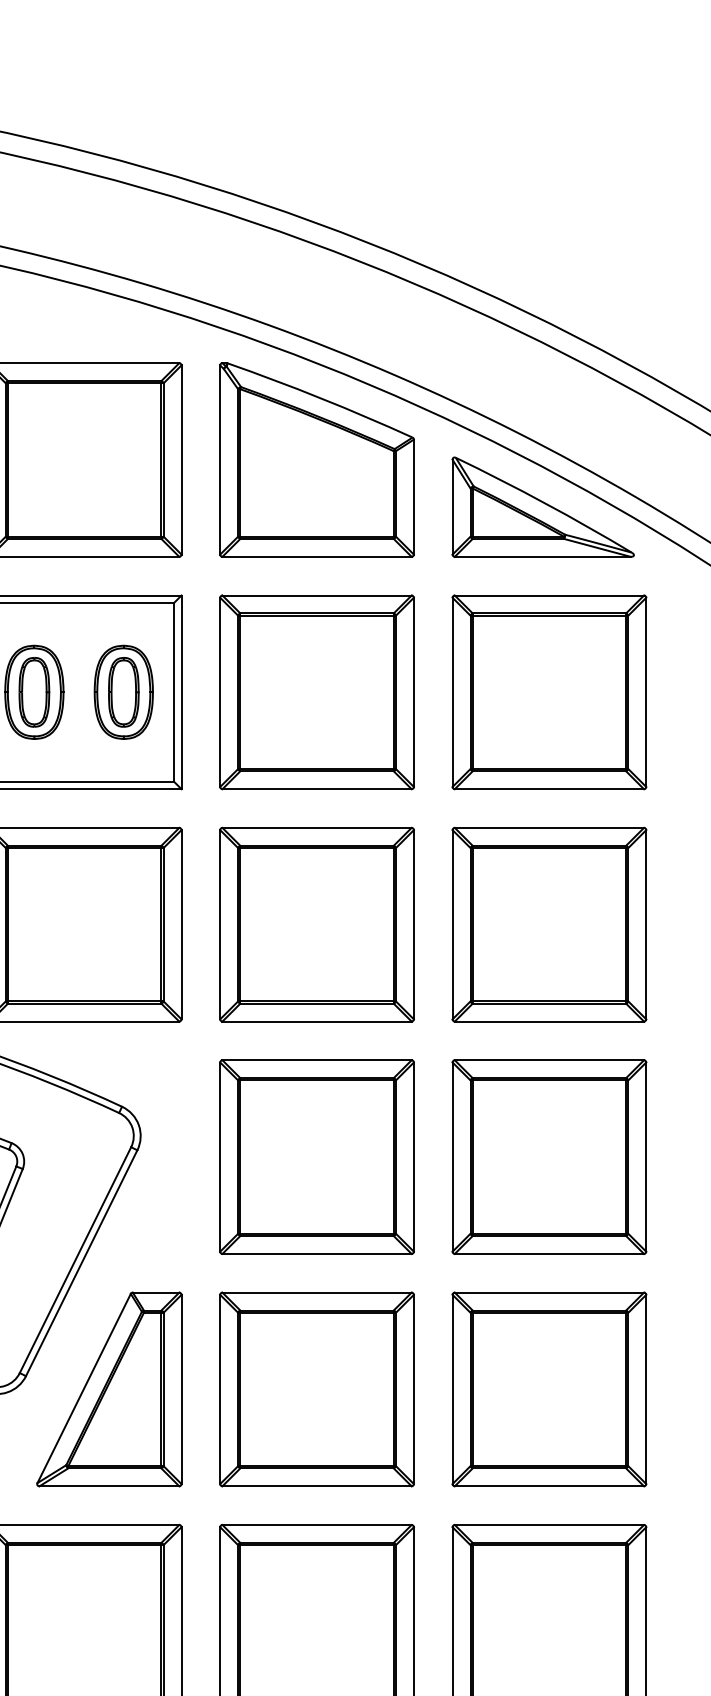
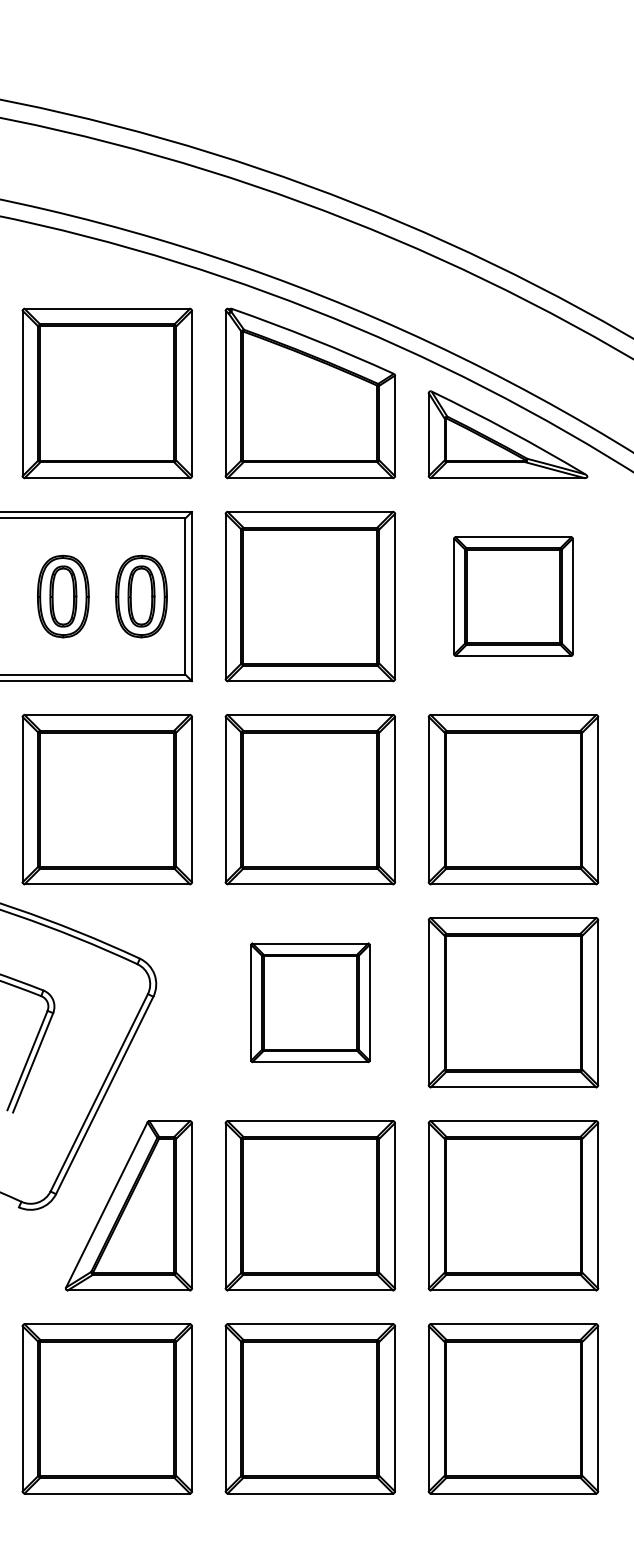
part: (549, 692) -> (513, 596), size x0.7
part: (317, 1156) -> (310, 1002), size x0.7

